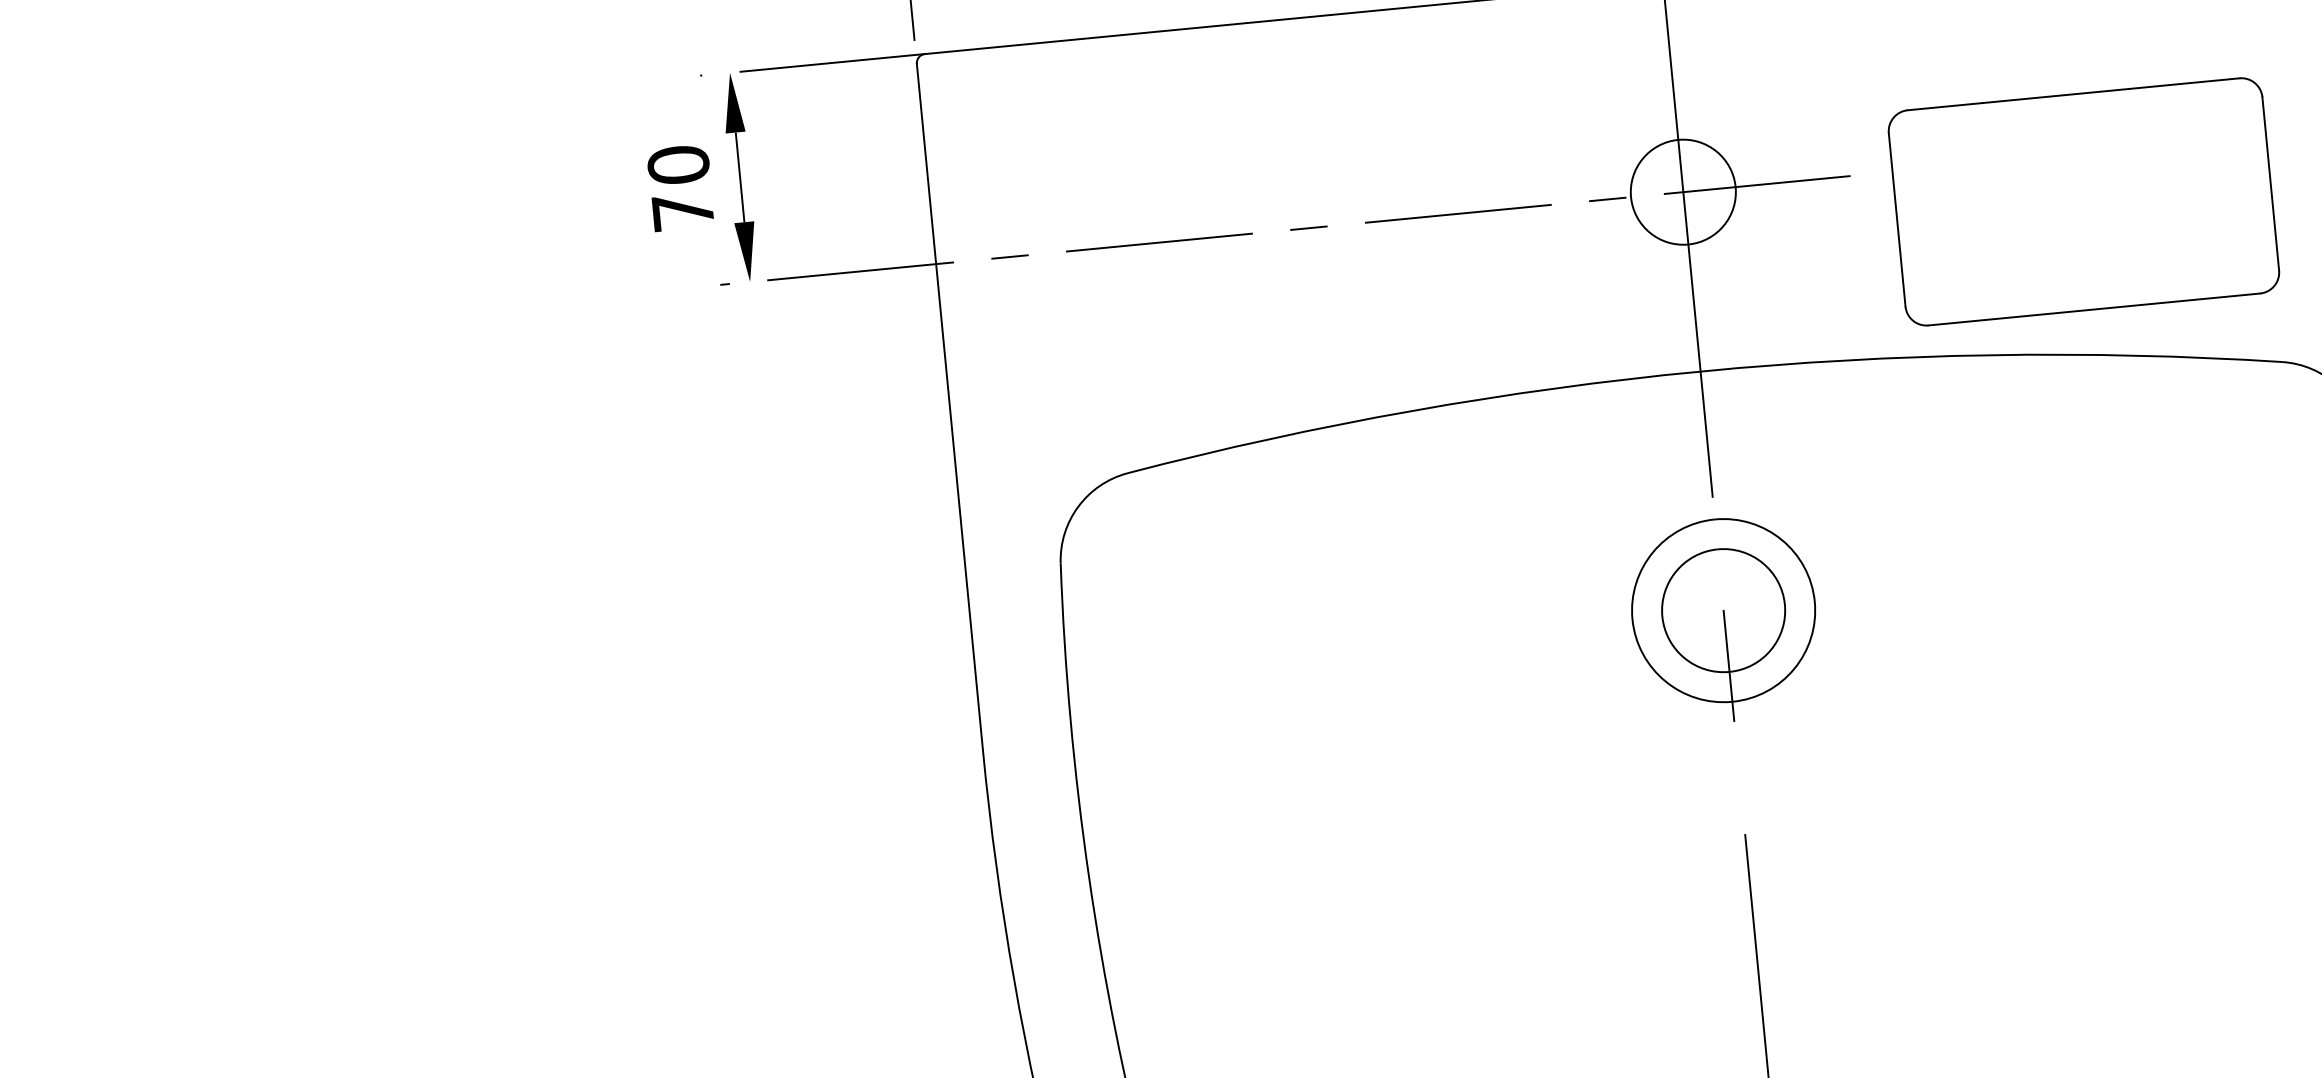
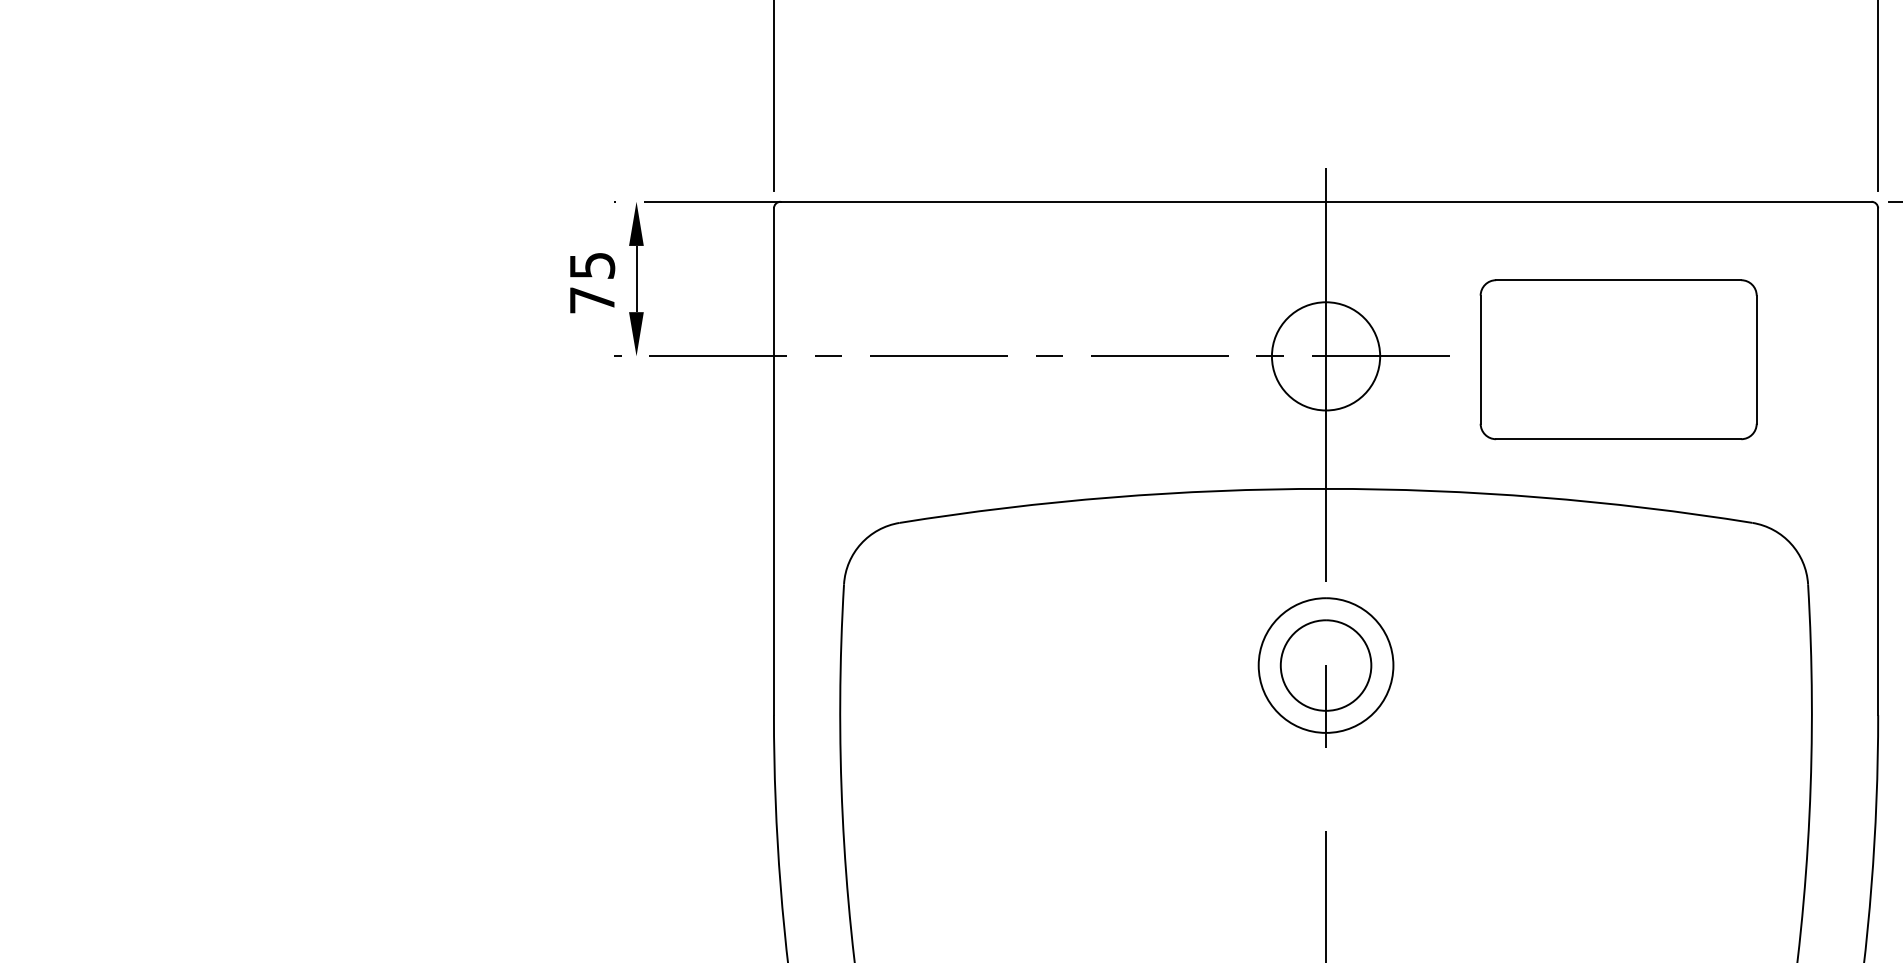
text: (678, 164) -> (592, 265), 70 -> 75
circle: (1682, 192) -> (1325, 356), size x1.4
part: (2083, 201) -> (1618, 359), moved

